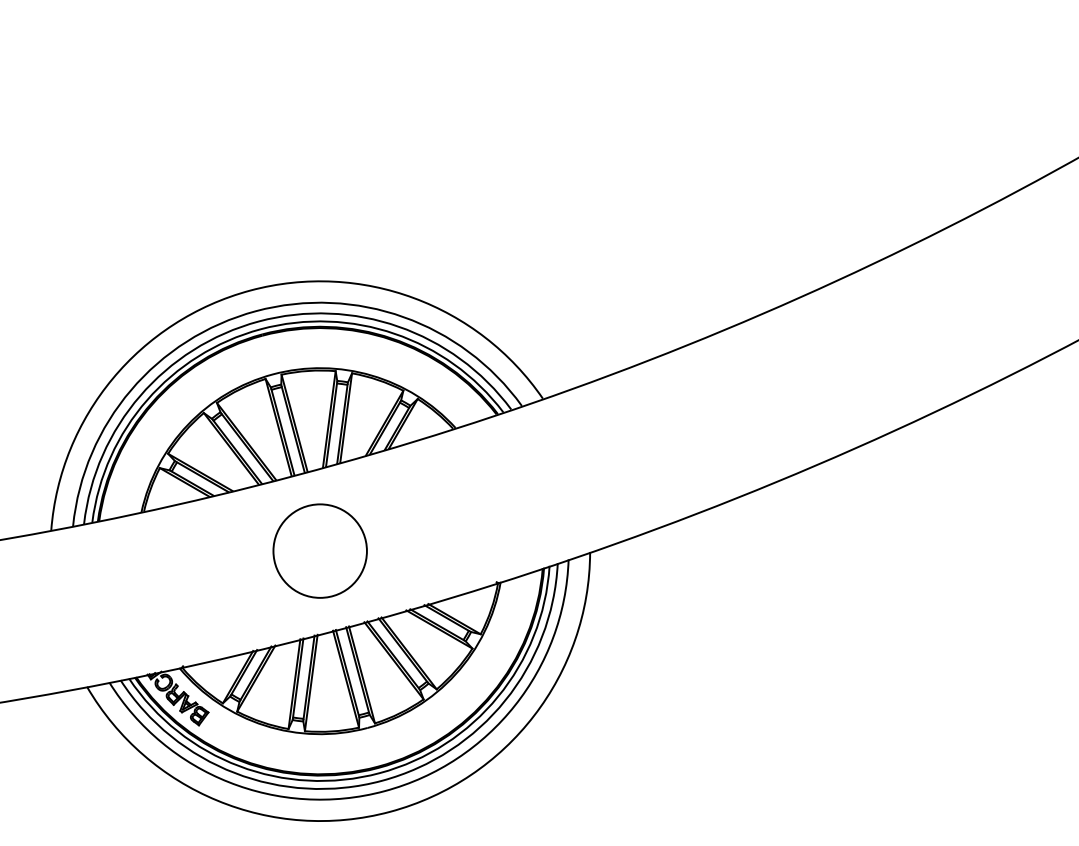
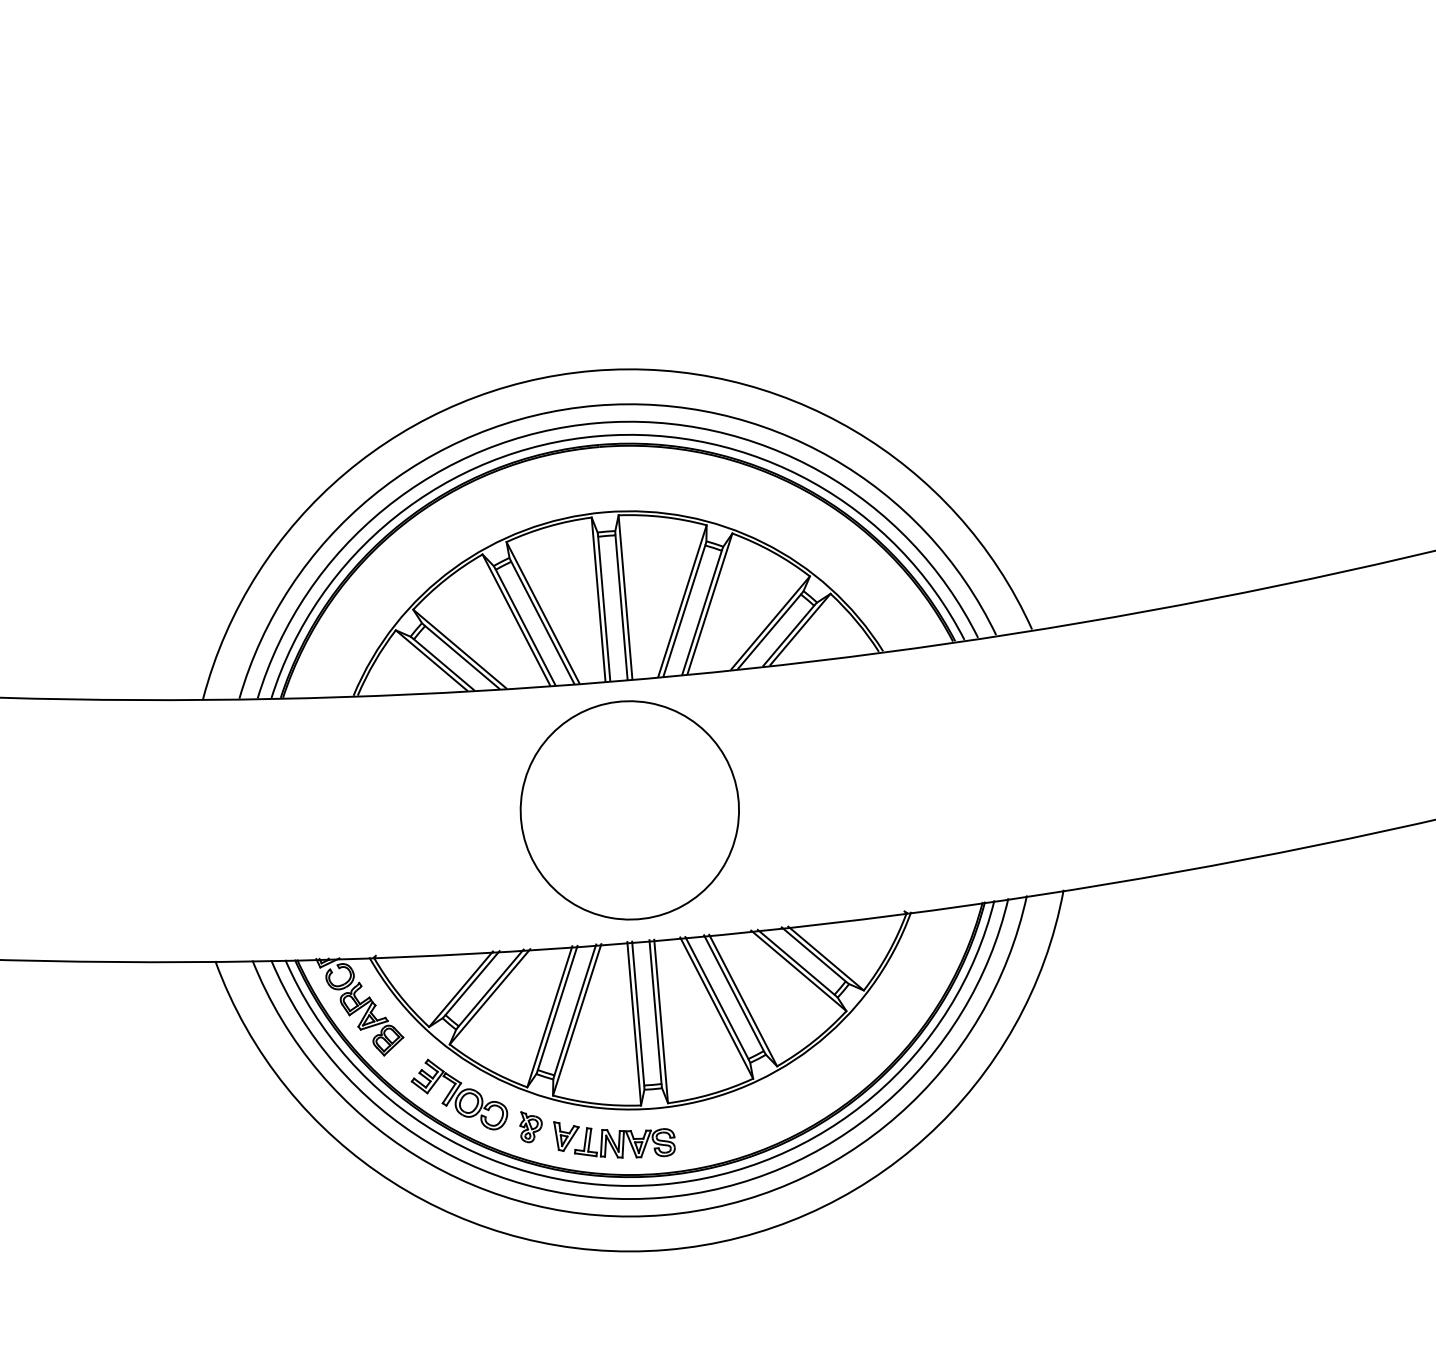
circle: (319, 550) -> (628, 809), size x1.43
part: (300, 743) -> (542, 1114), added

